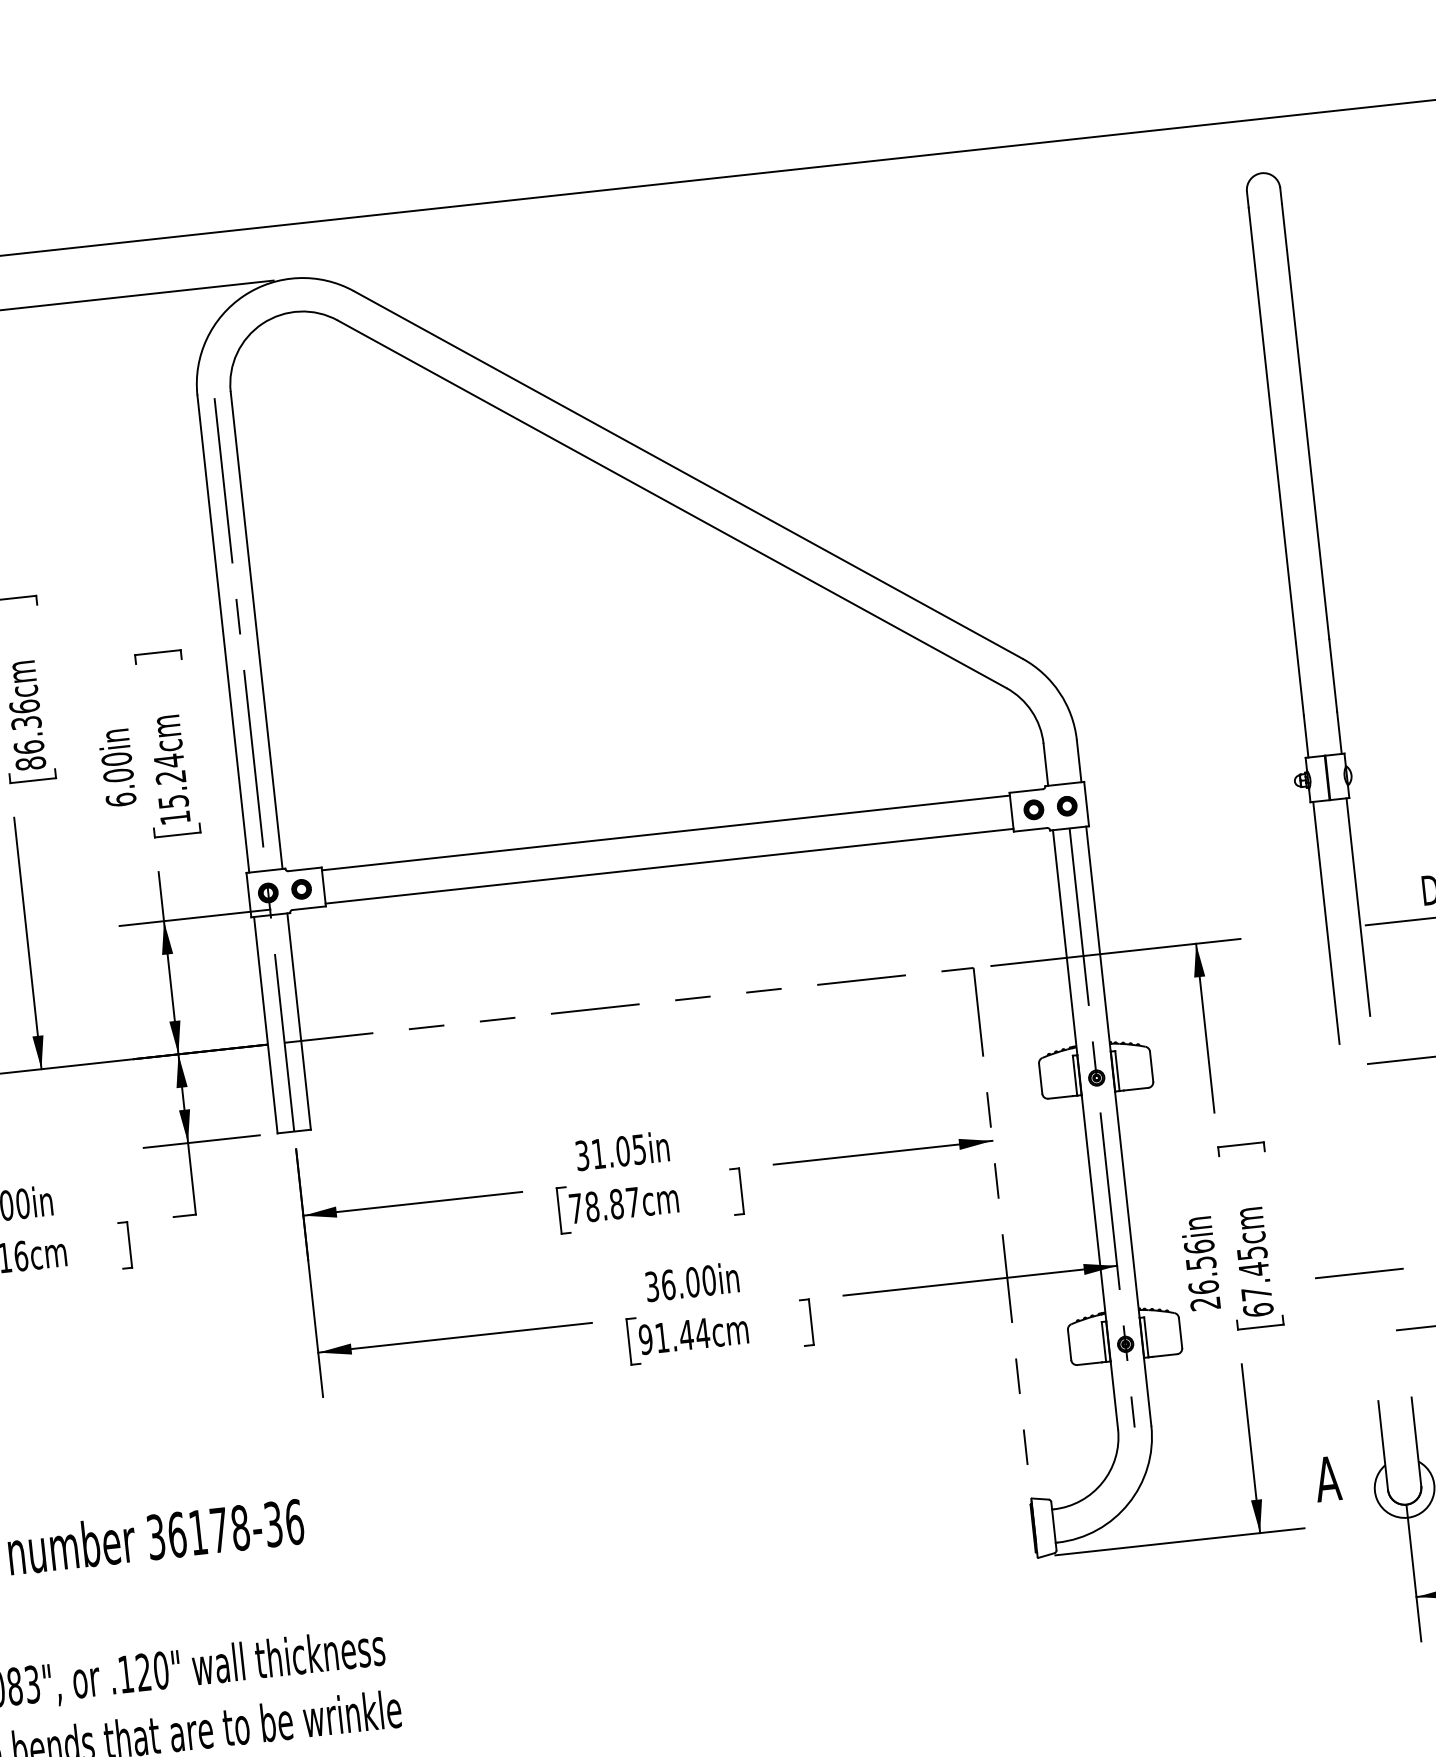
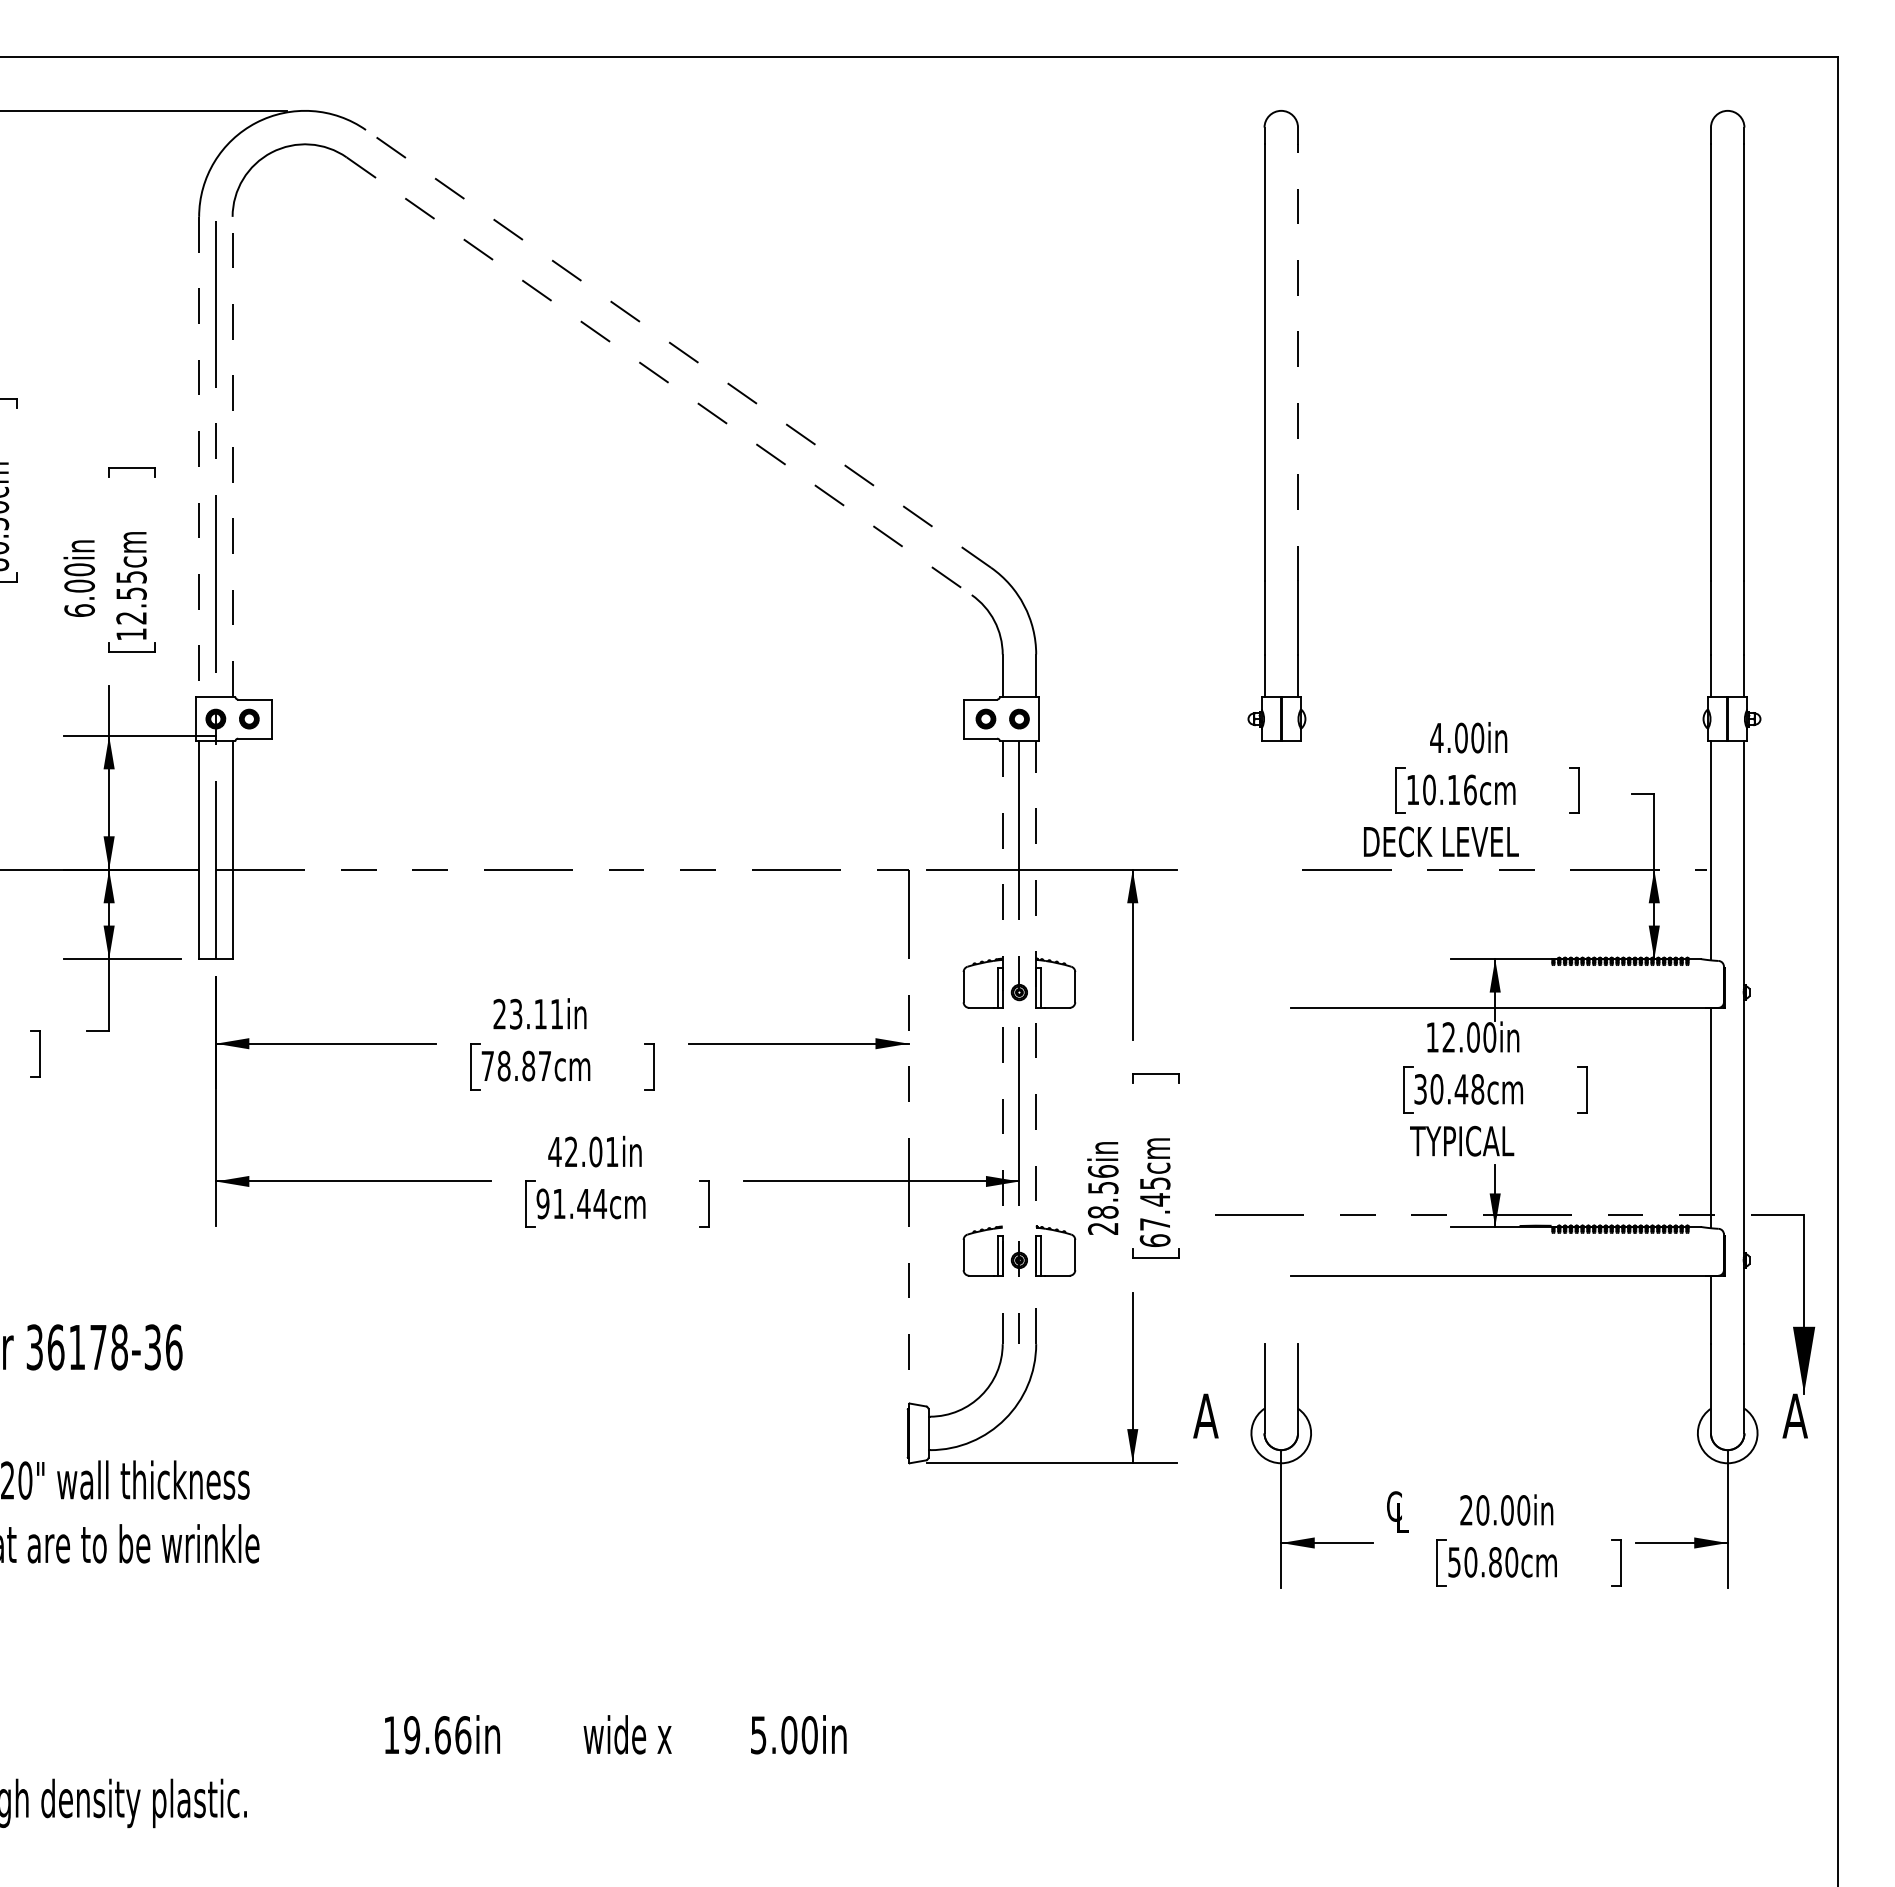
line: (1306, 421) -> (1298, 362), solid -> dashed
line: (688, 474) -> (678, 348), solid -> dashed
line: (672, 504) -> (659, 376), solid -> dashed
line: (256, 630) -> (232, 456), solid -> dashed
line: (223, 633) -> (199, 456), solid -> dashed
text: (171, 781) -> (131, 597), 15.24cm -> 12.55cm
line: (665, 833) -> (617, 702), removed
line: (669, 865) -> (617, 735), removed
line: (1358, 906) -> (1298, 850), removed
line: (1326, 922) -> (1264, 862), removed
line: (1119, 1125) -> (1036, 1042), solid -> dashed
line: (1085, 1130) -> (1002, 1043), solid -> dashed
text: (609, 1152) -> (527, 1013), 31.05in -> 23.11in
text: (680, 1283) -> (583, 1151), 36.00in -> 42.01in
text: (1202, 1286) -> (1102, 1211), 26.56in -> 28.56in

